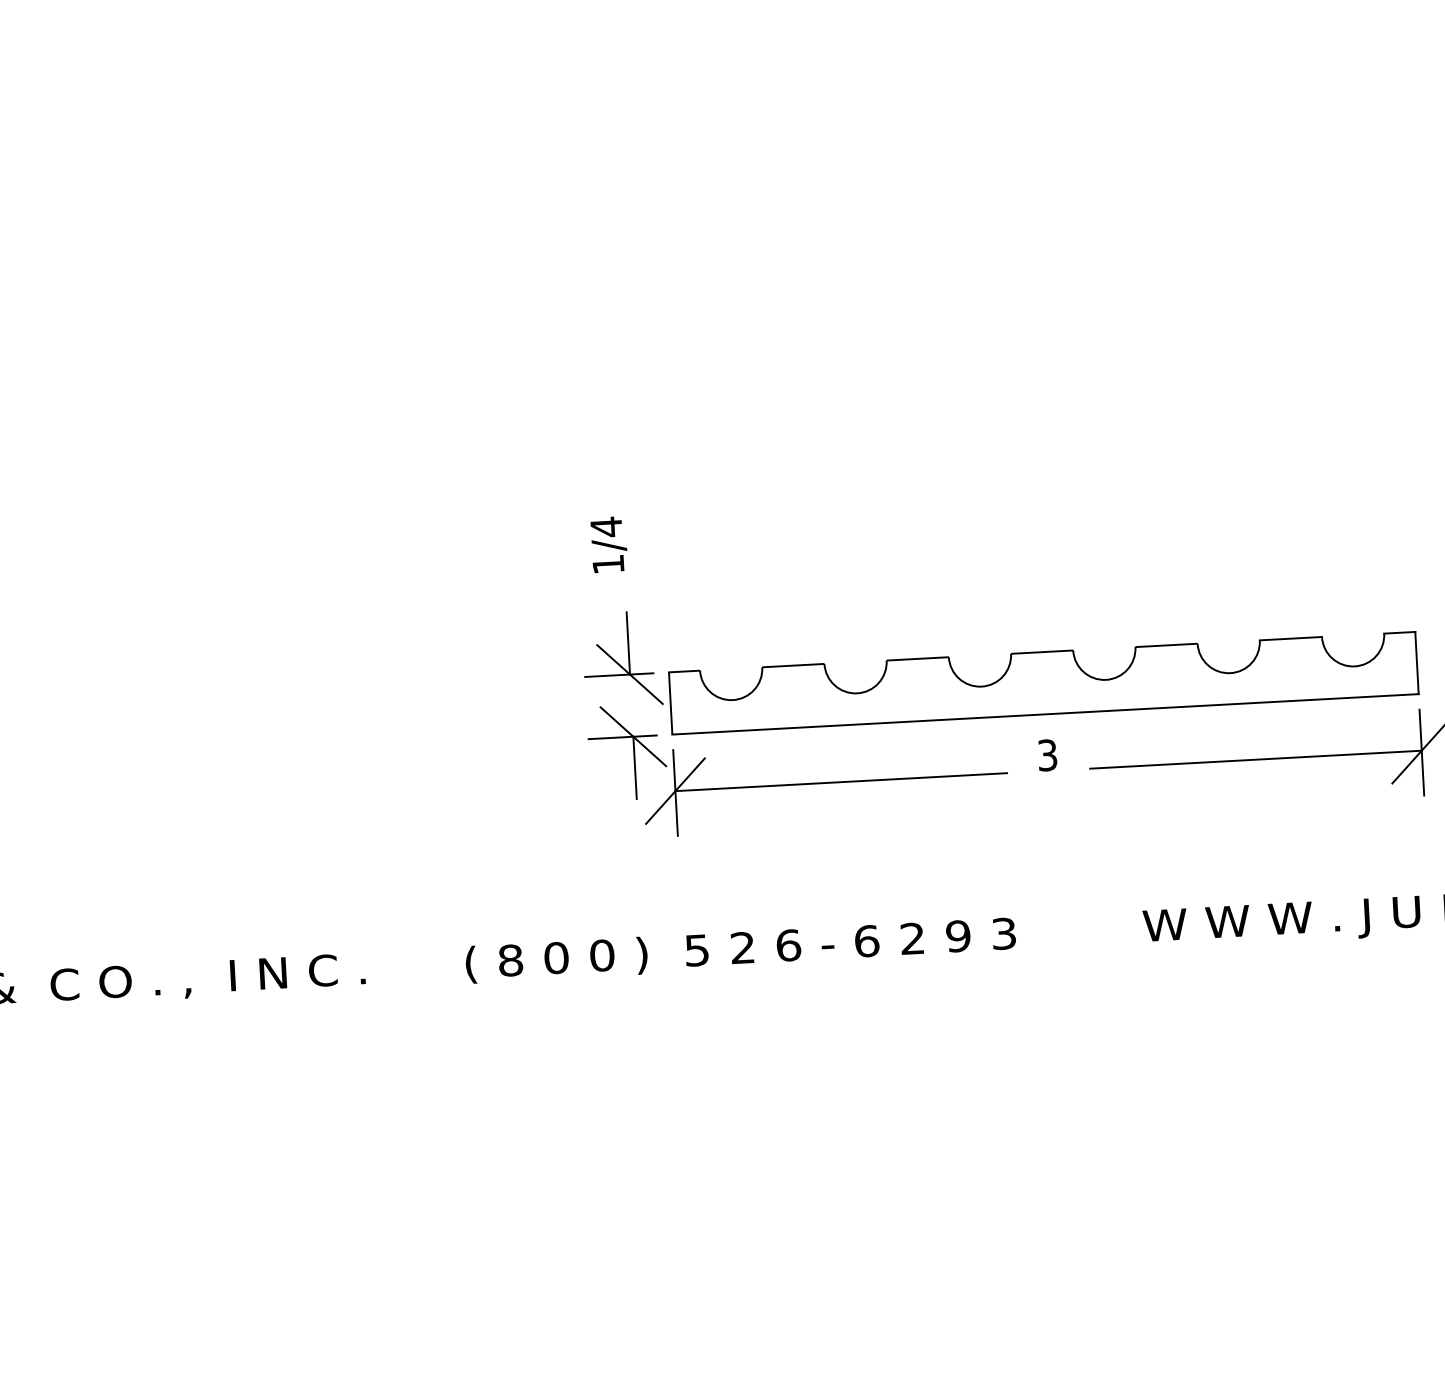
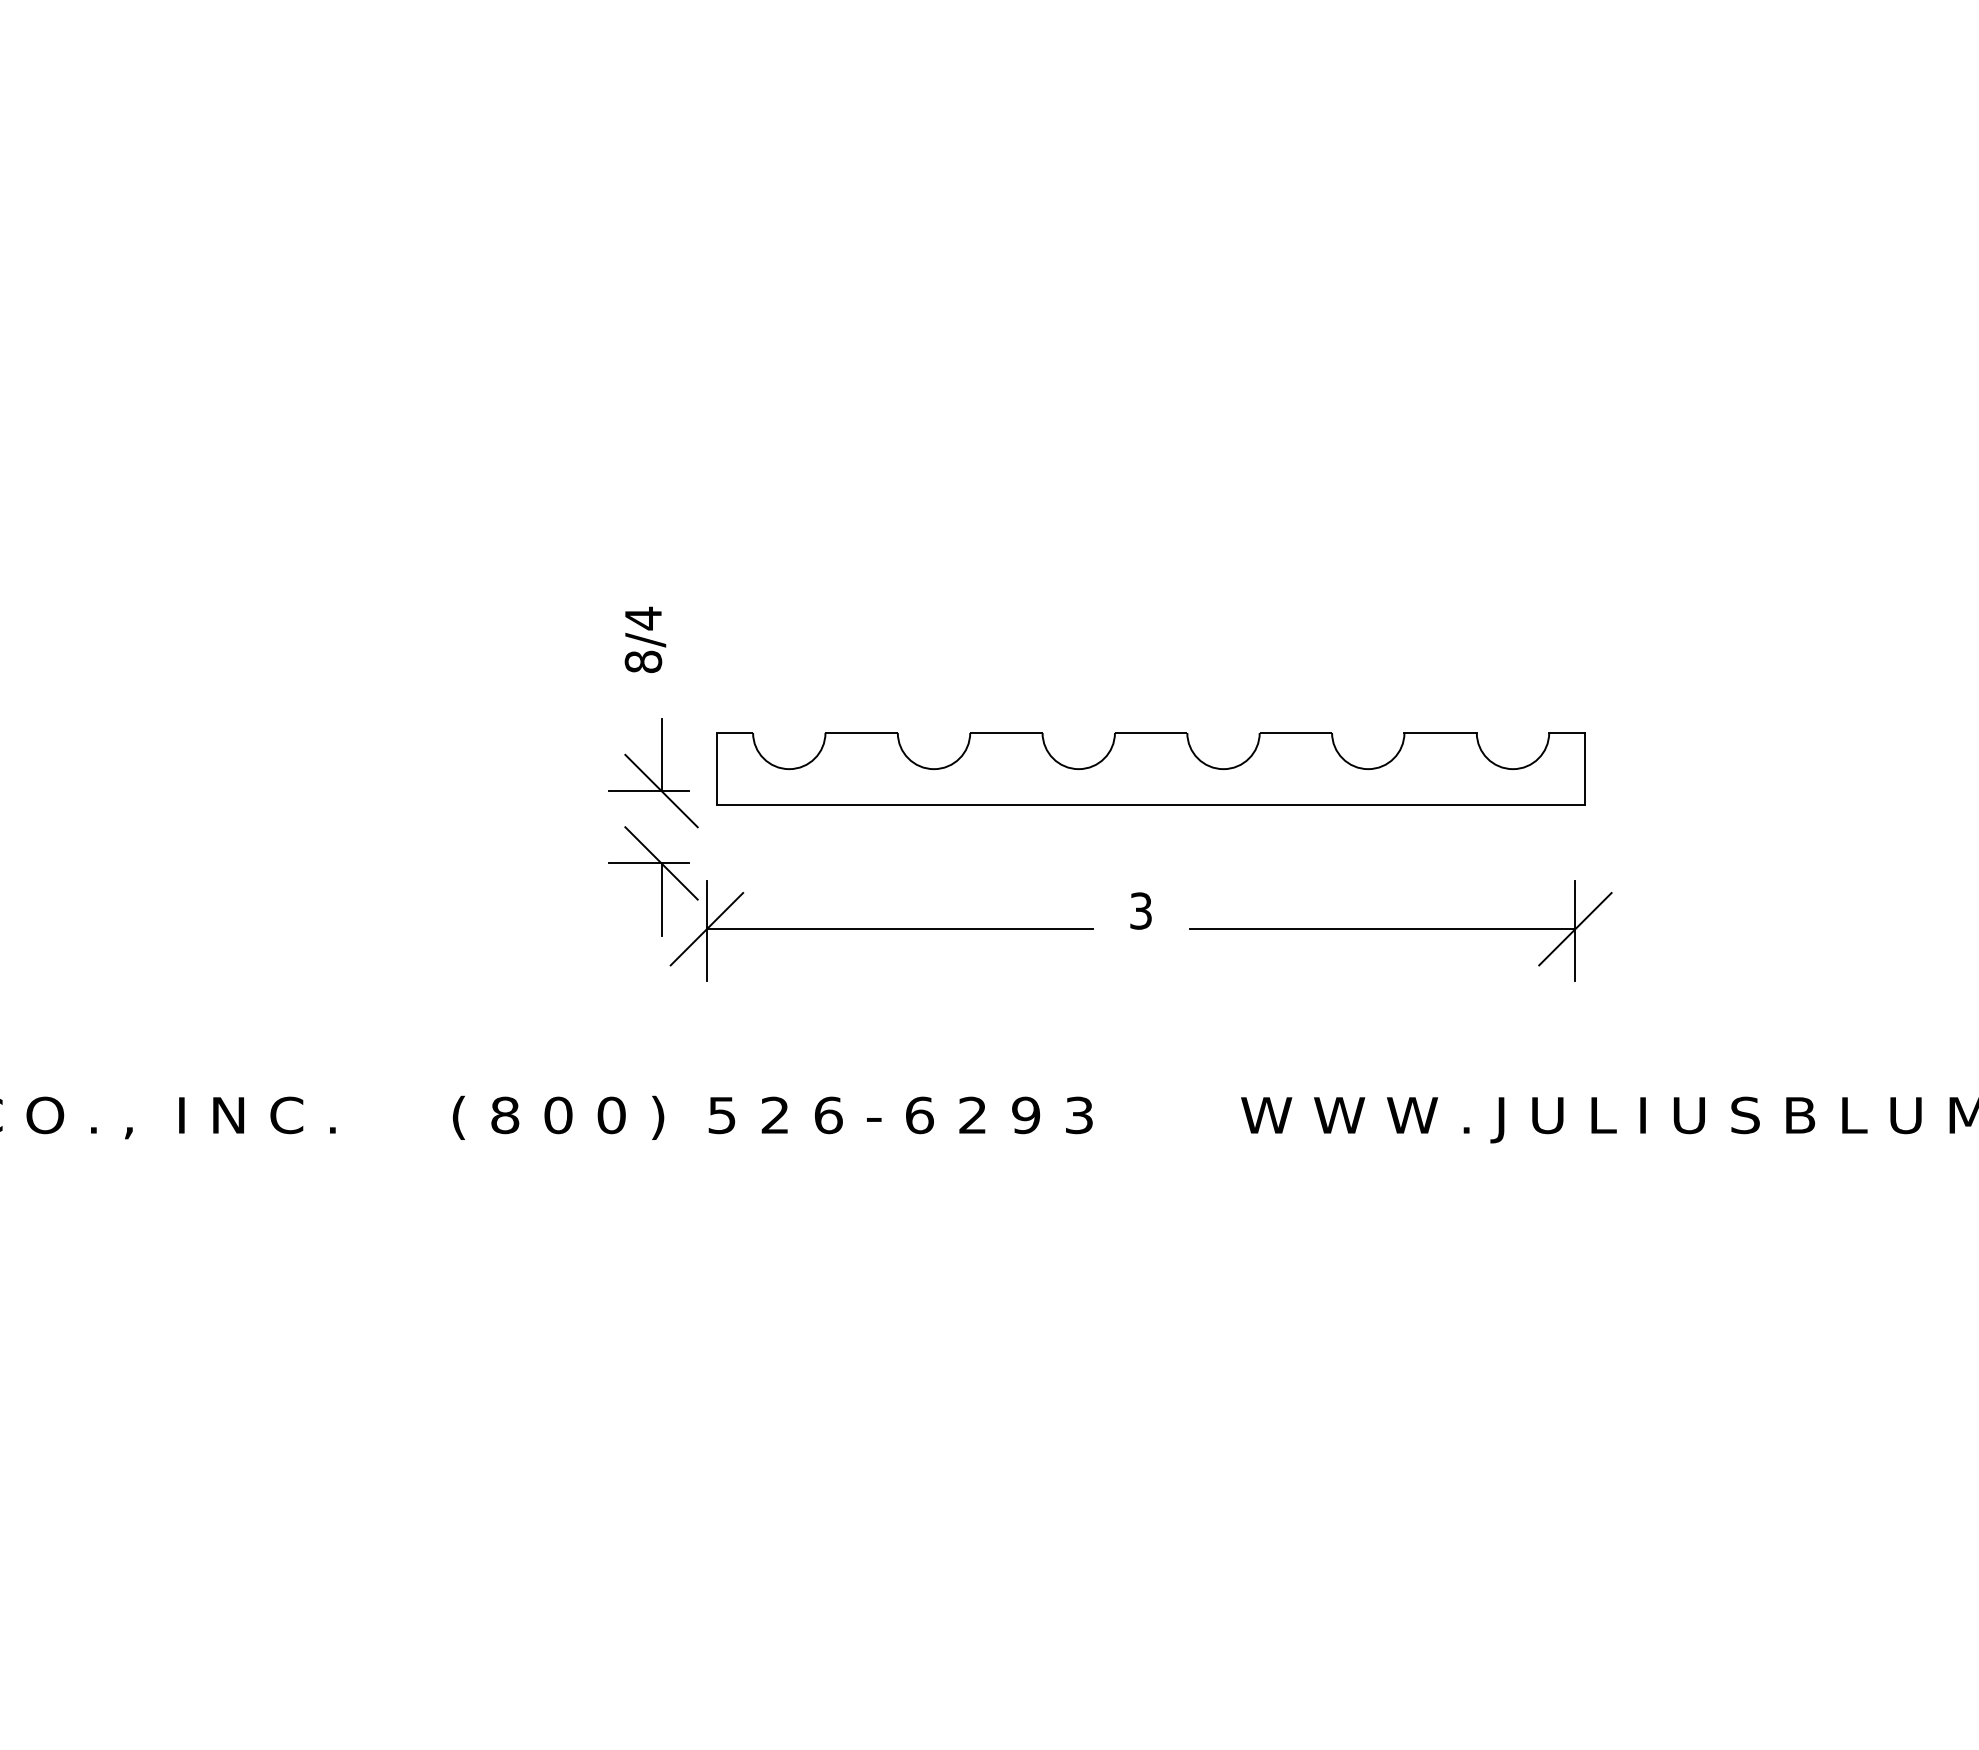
text: (608, 564) -> (643, 661), 1/4 -> 8/4
part: (1043, 682) -> (1150, 768), moved

